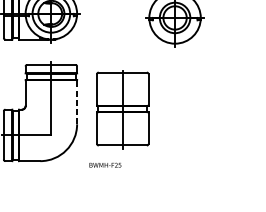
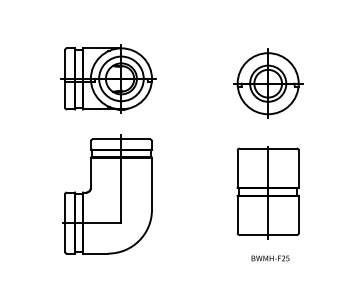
line: (76, 102) -> (151, 183), dashed -> solid
part: (122, 109) -> (267, 192), moved
text: (105, 165) -> (270, 258), moved

